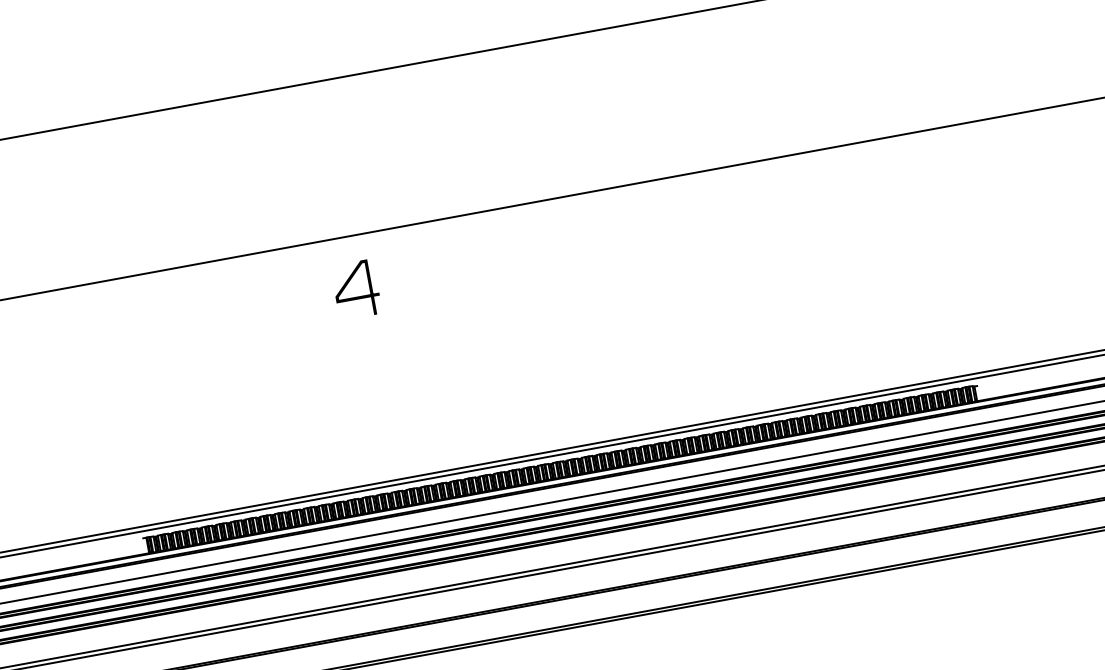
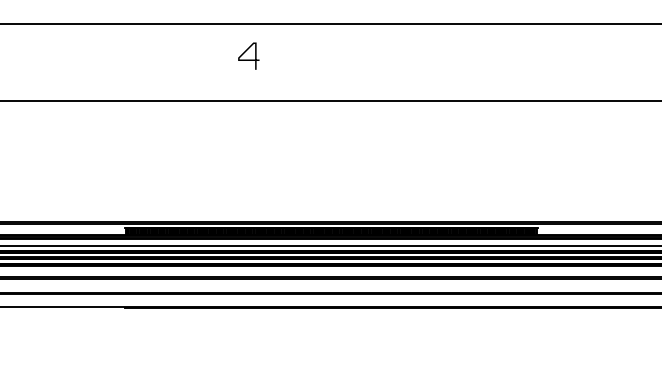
curve: (357, 296) -> (248, 59), moved

